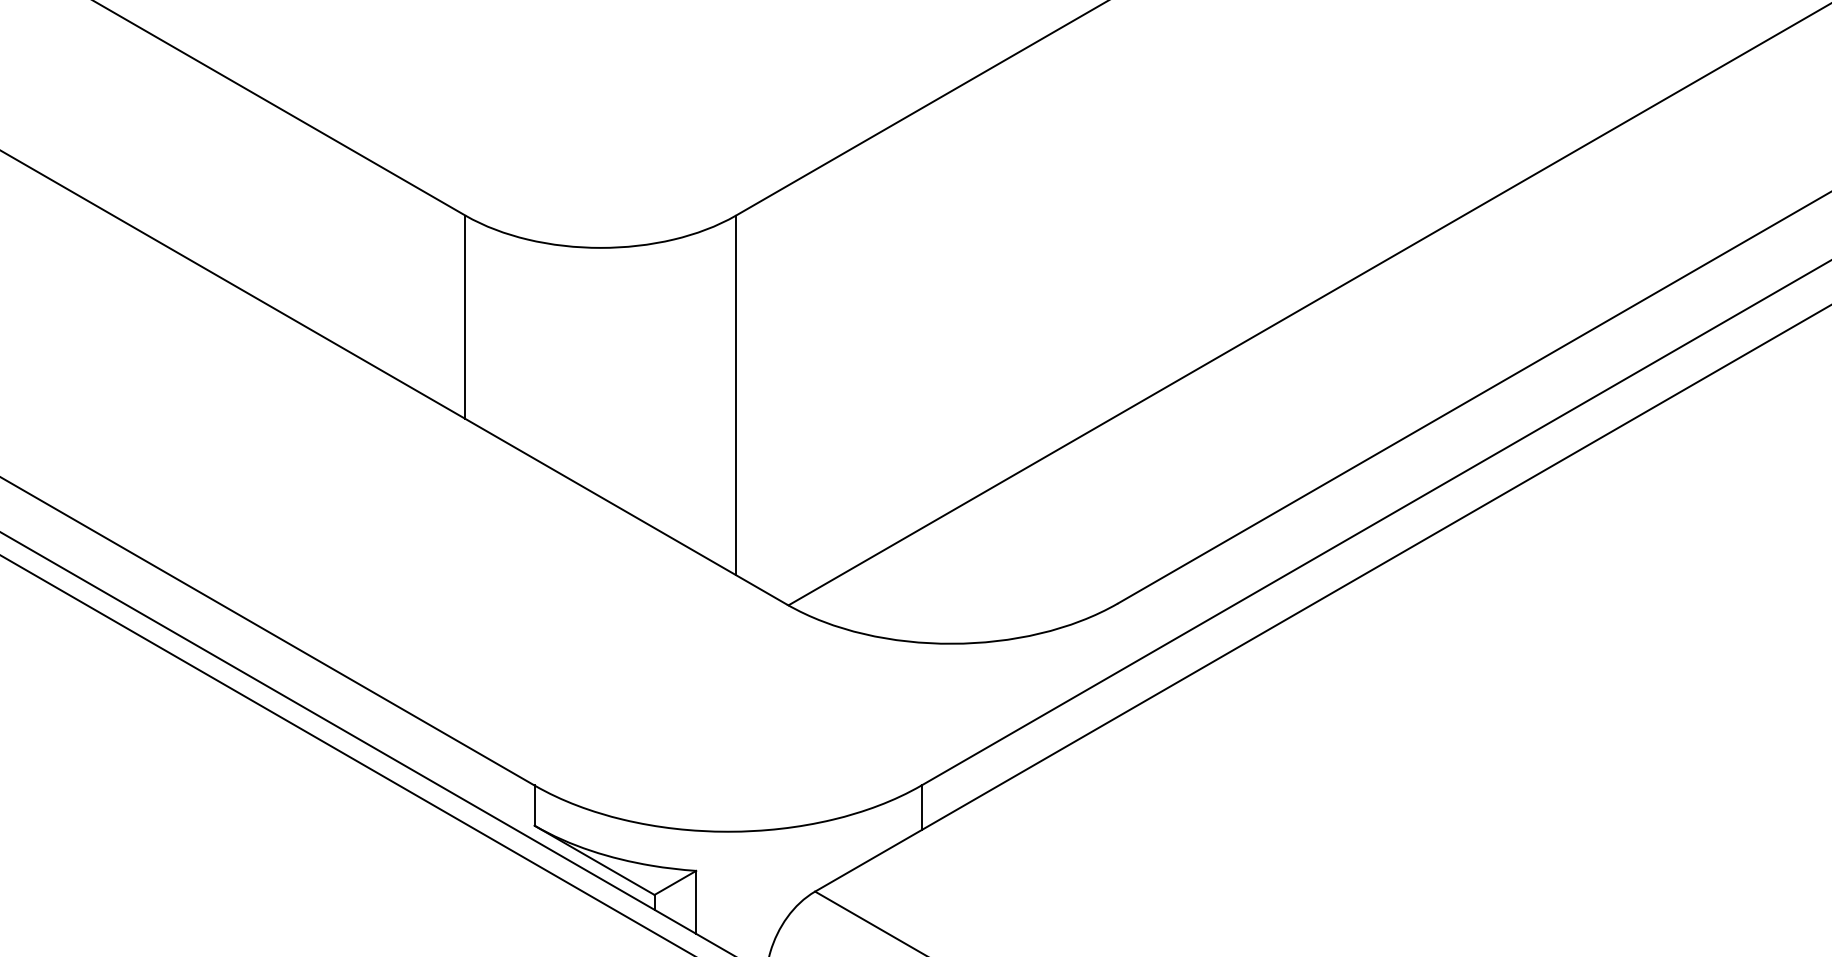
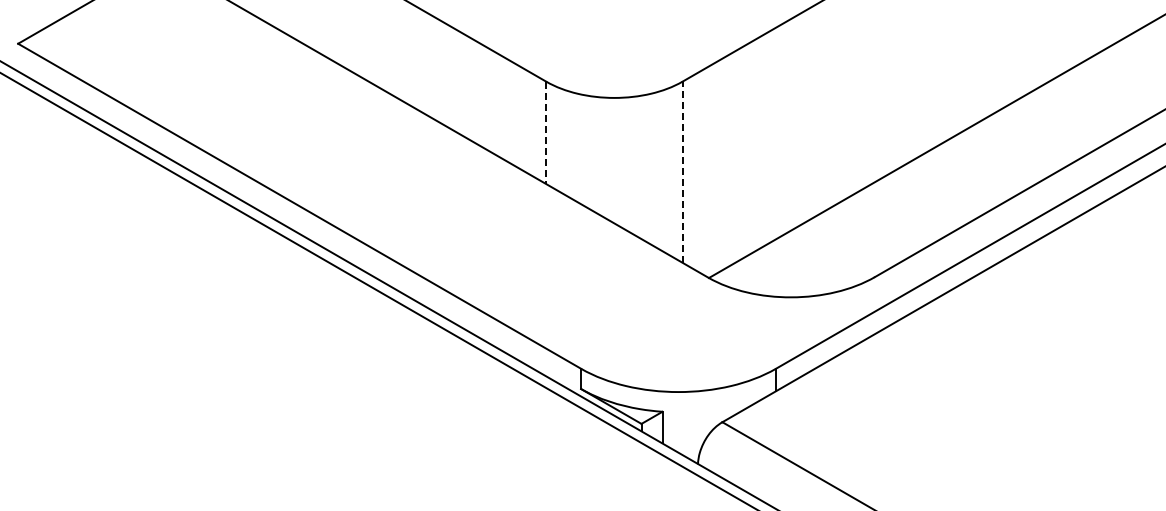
line: (465, 318) -> (546, 133), solid -> dashed
line: (735, 395) -> (682, 172), solid -> dashed

